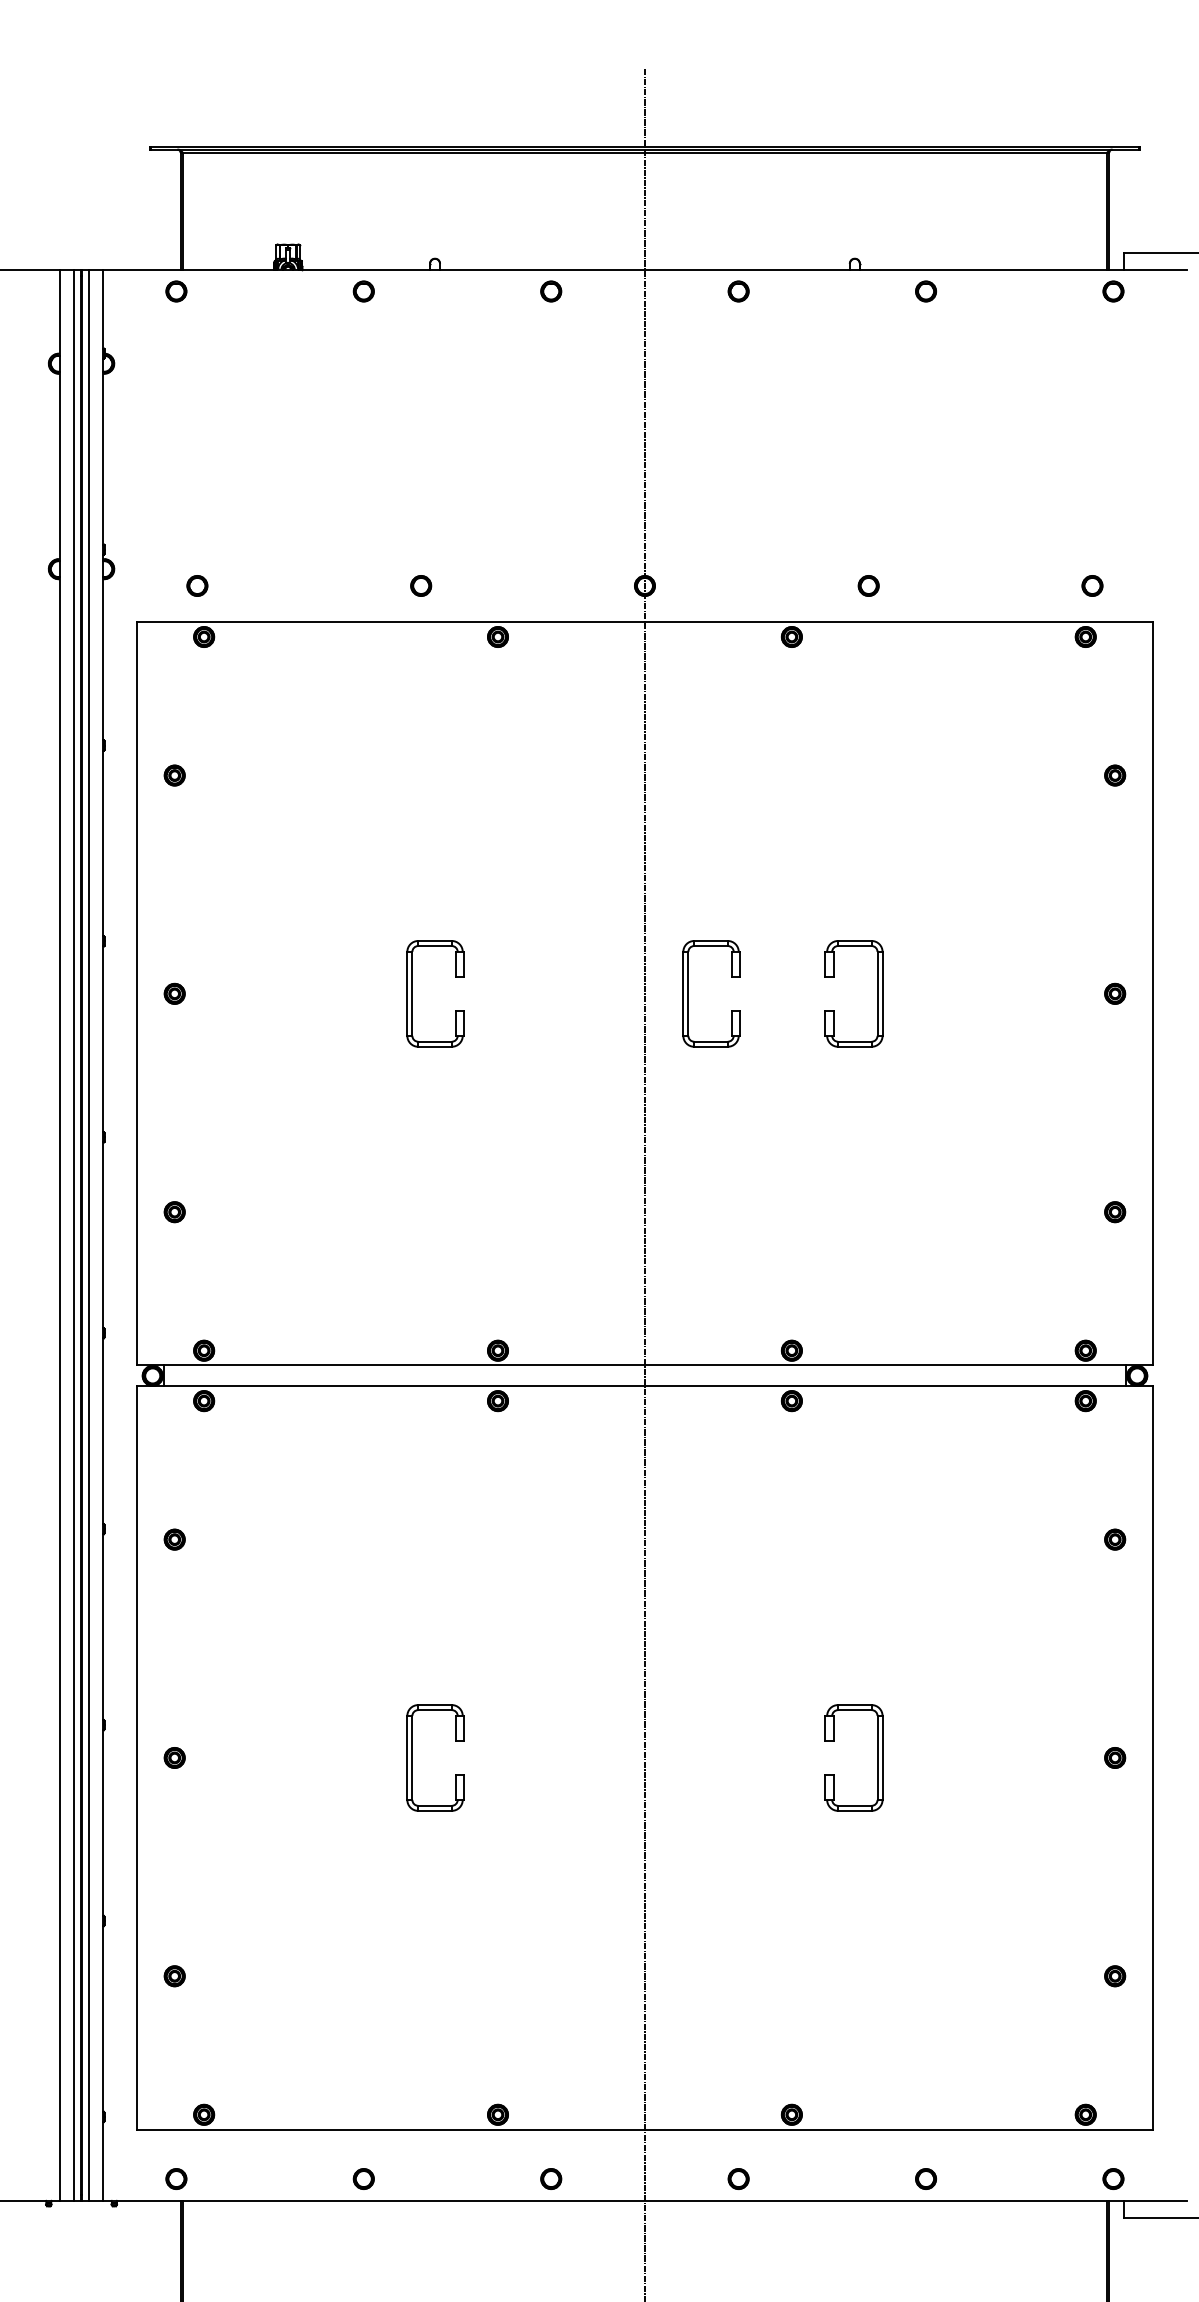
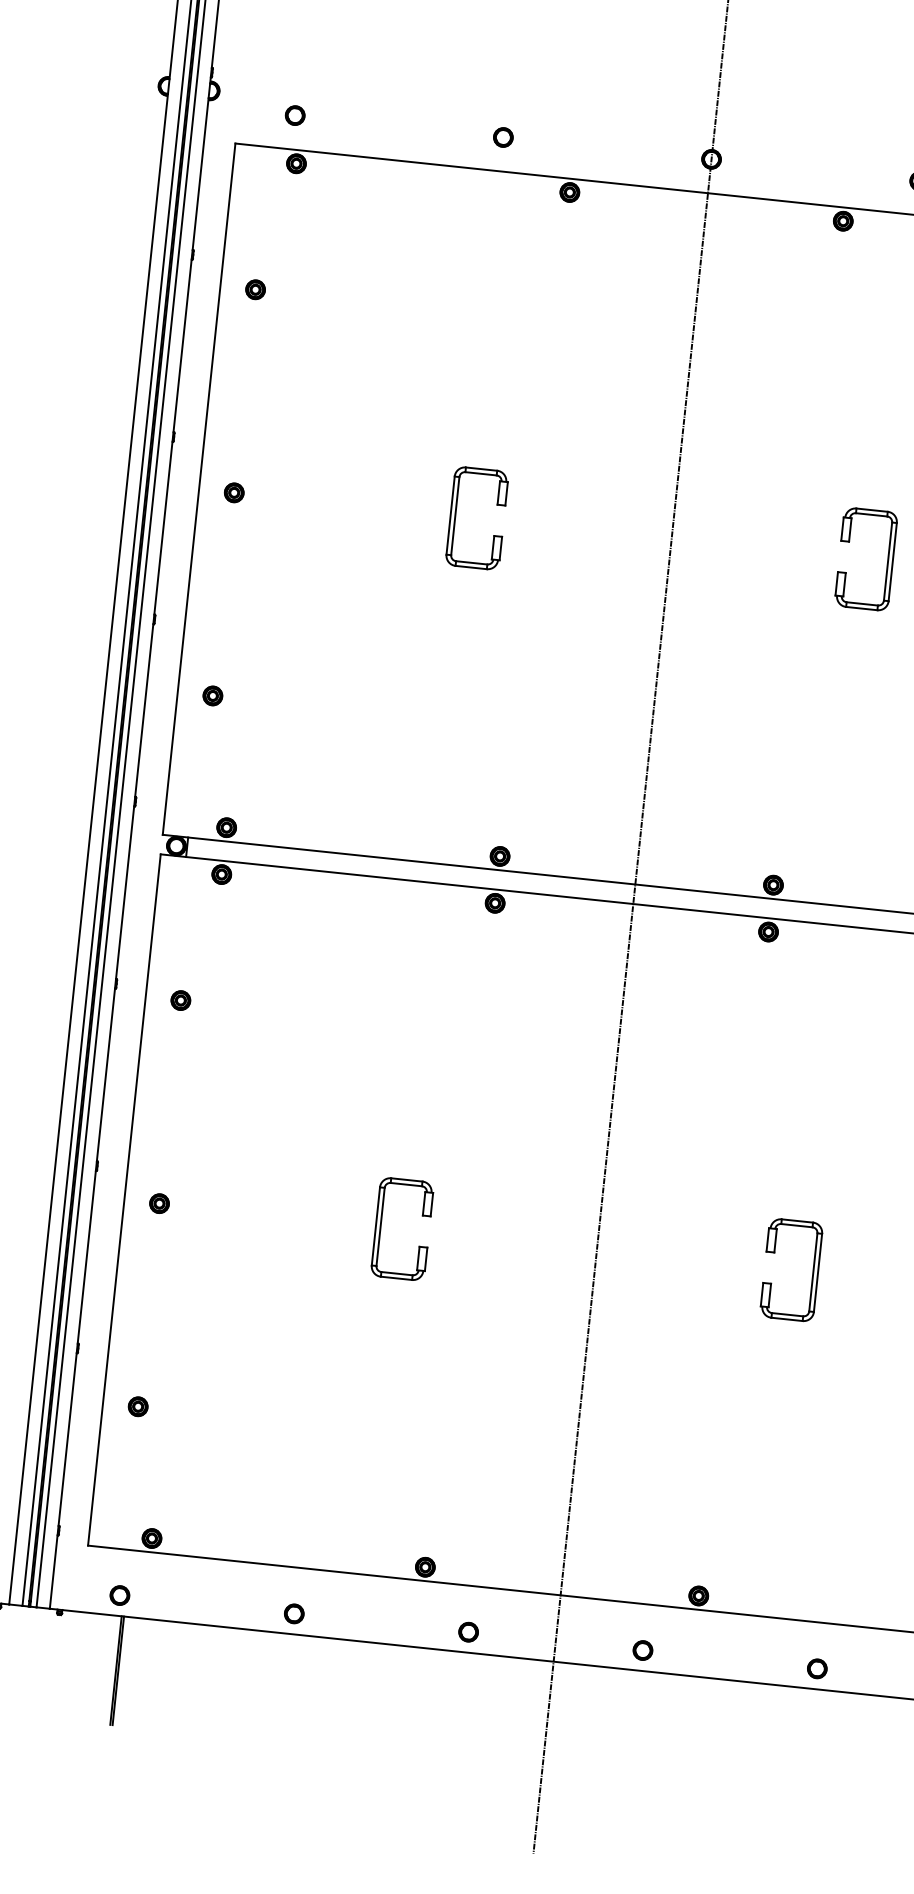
part: (688, 993) -> (712, 542), removed

